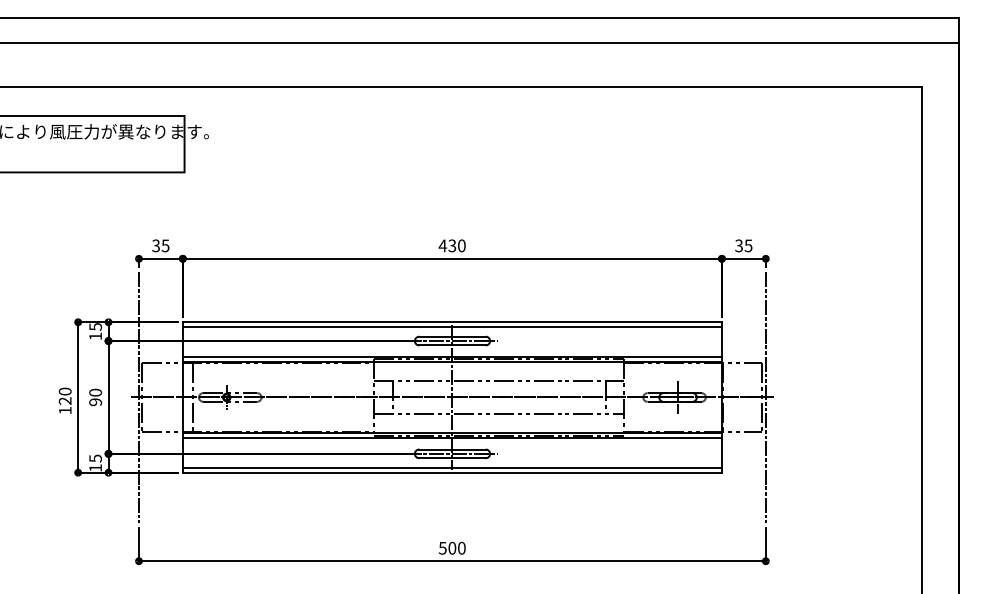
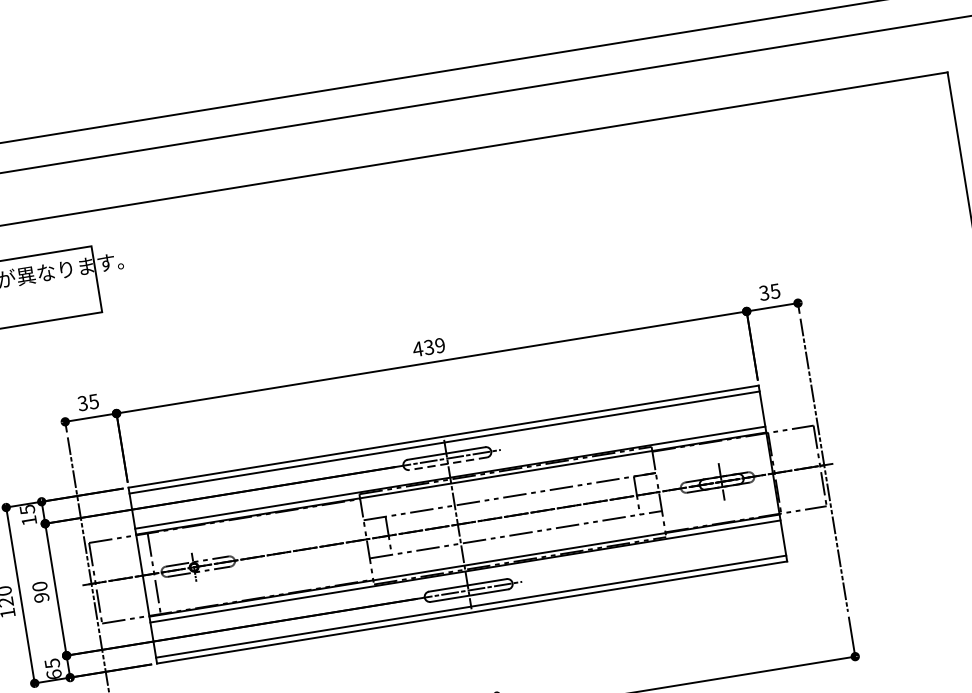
text: (461, 245) -> (439, 345), 430 -> 439
line: (452, 345) -> (448, 463), solid -> dashed
text: (95, 467) -> (53, 674), 15 -> 65

